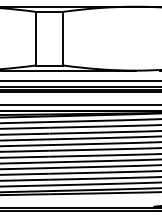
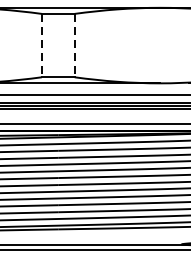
line: (35, 38) -> (41, 45), solid -> dashed
line: (63, 38) -> (74, 45), solid -> dashed

